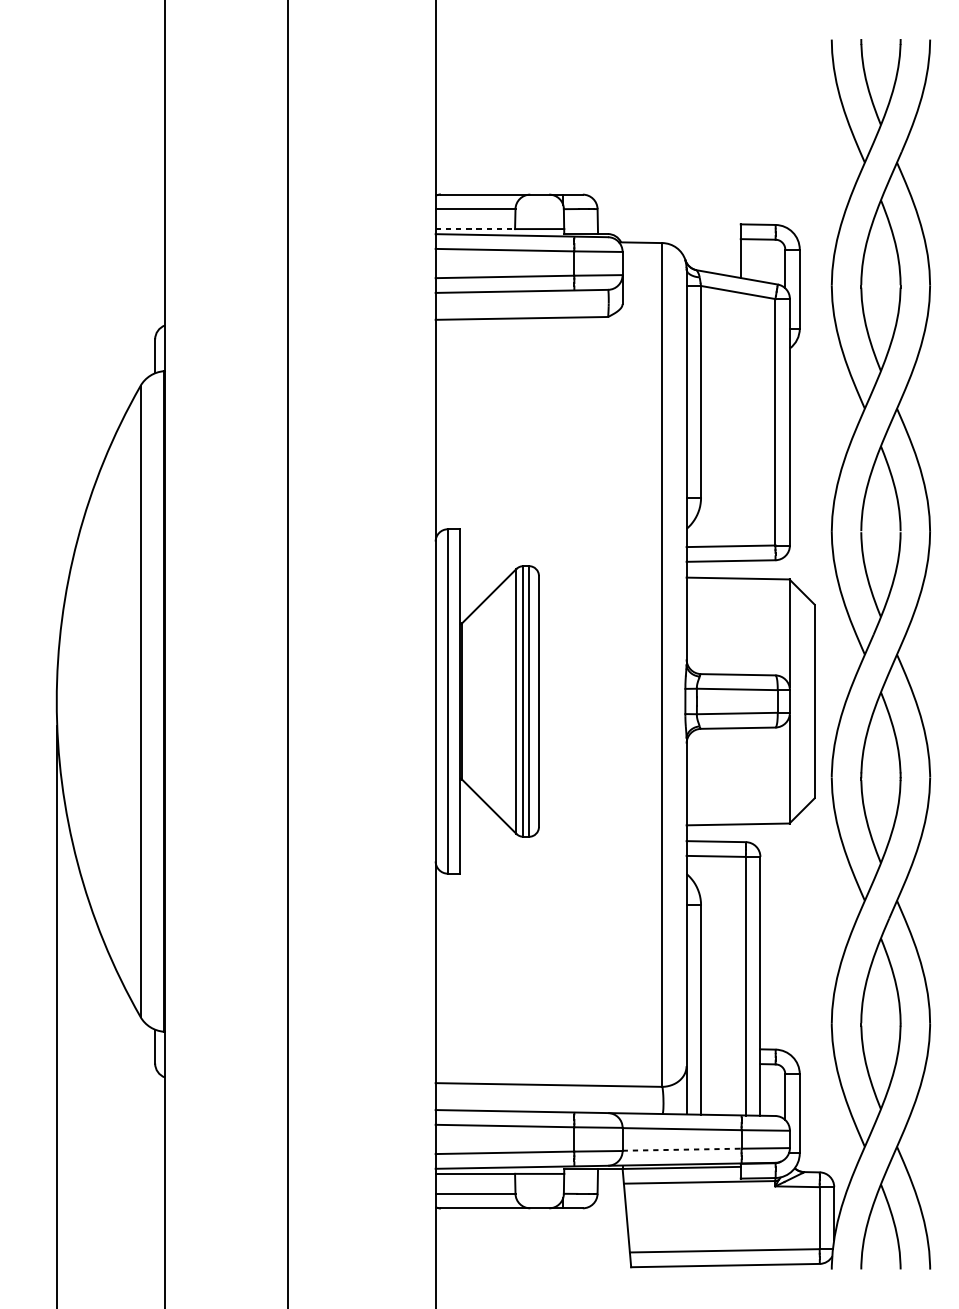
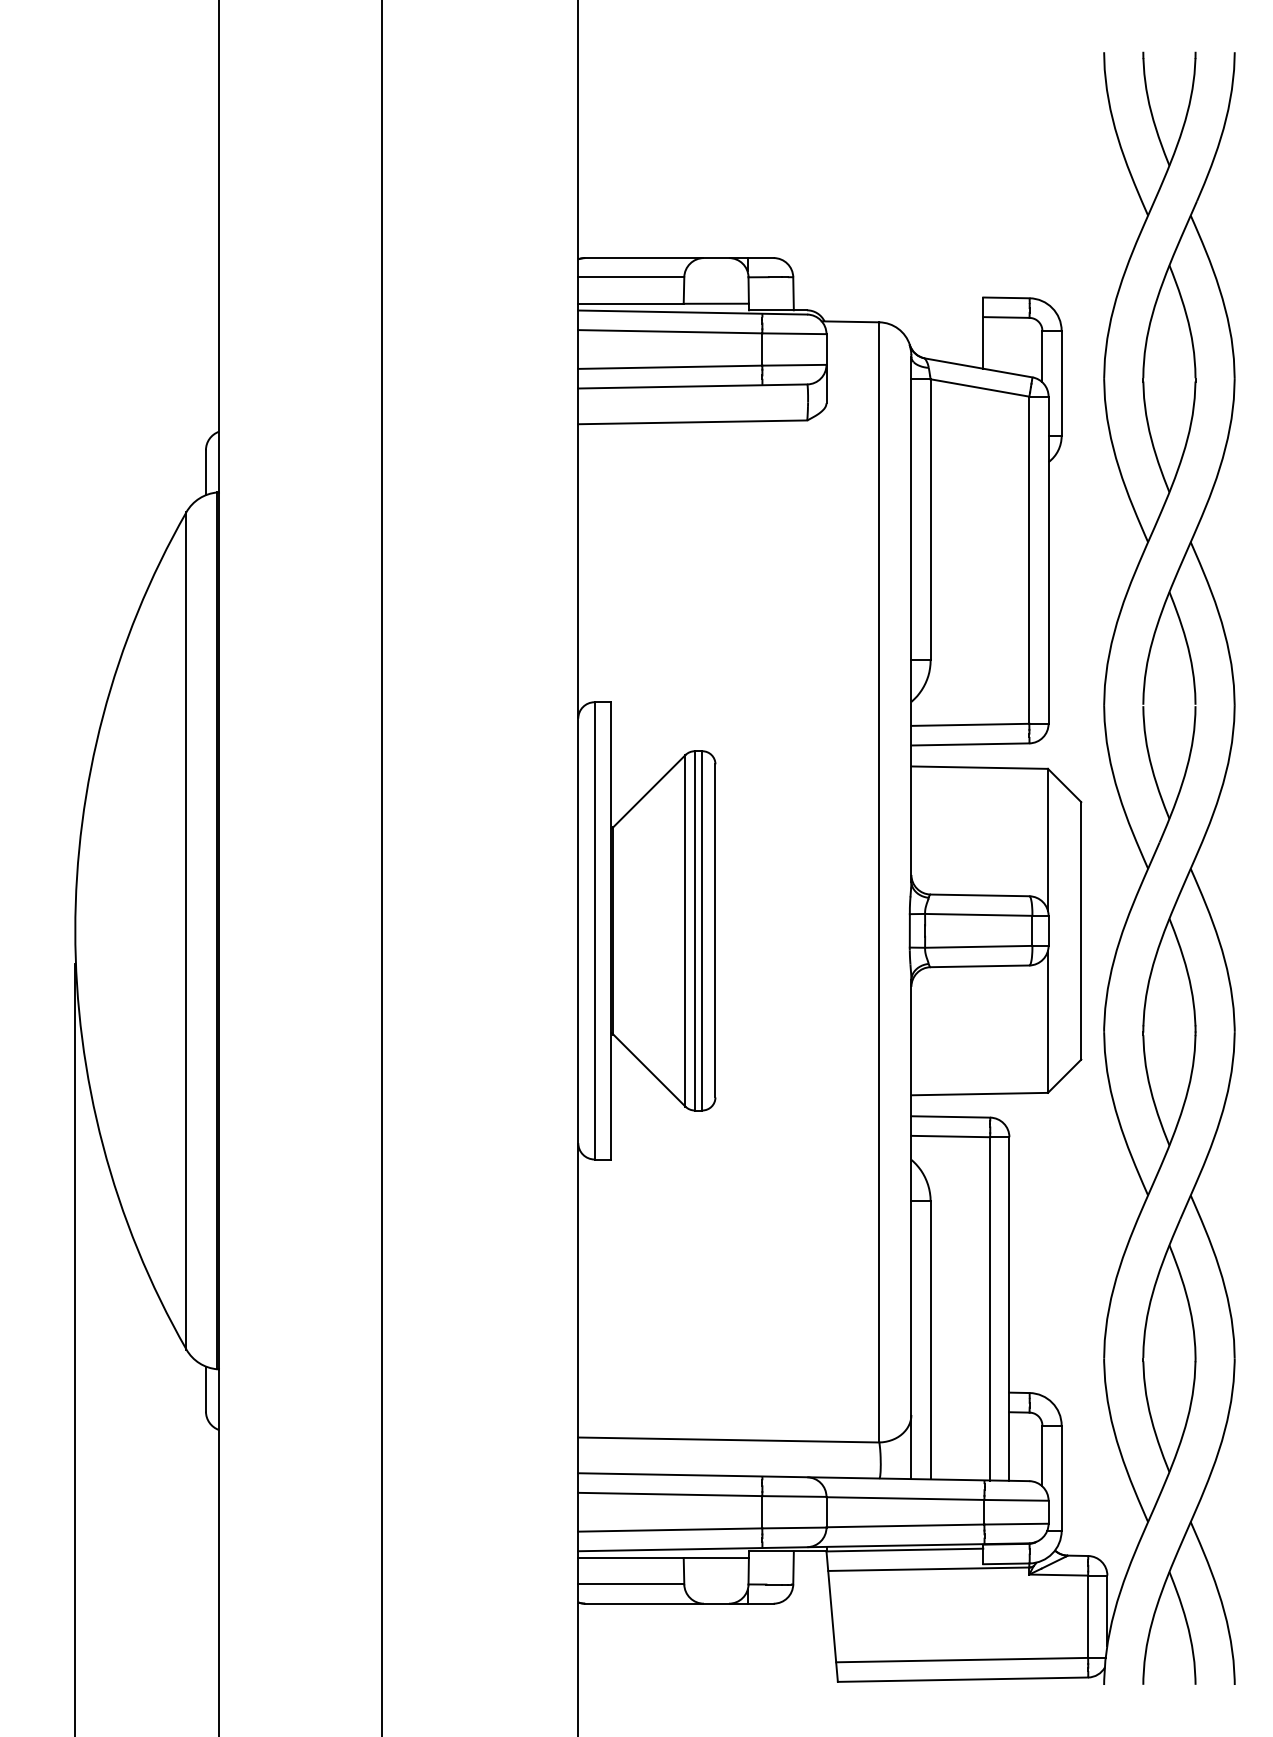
line: (475, 228) -> (631, 303), dashed -> solid
line: (682, 1149) -> (905, 1525), dashed -> solid

